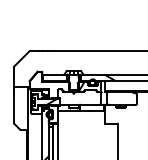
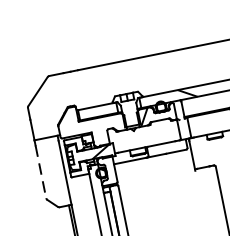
line: (14, 107) -> (41, 173), solid -> dashed

